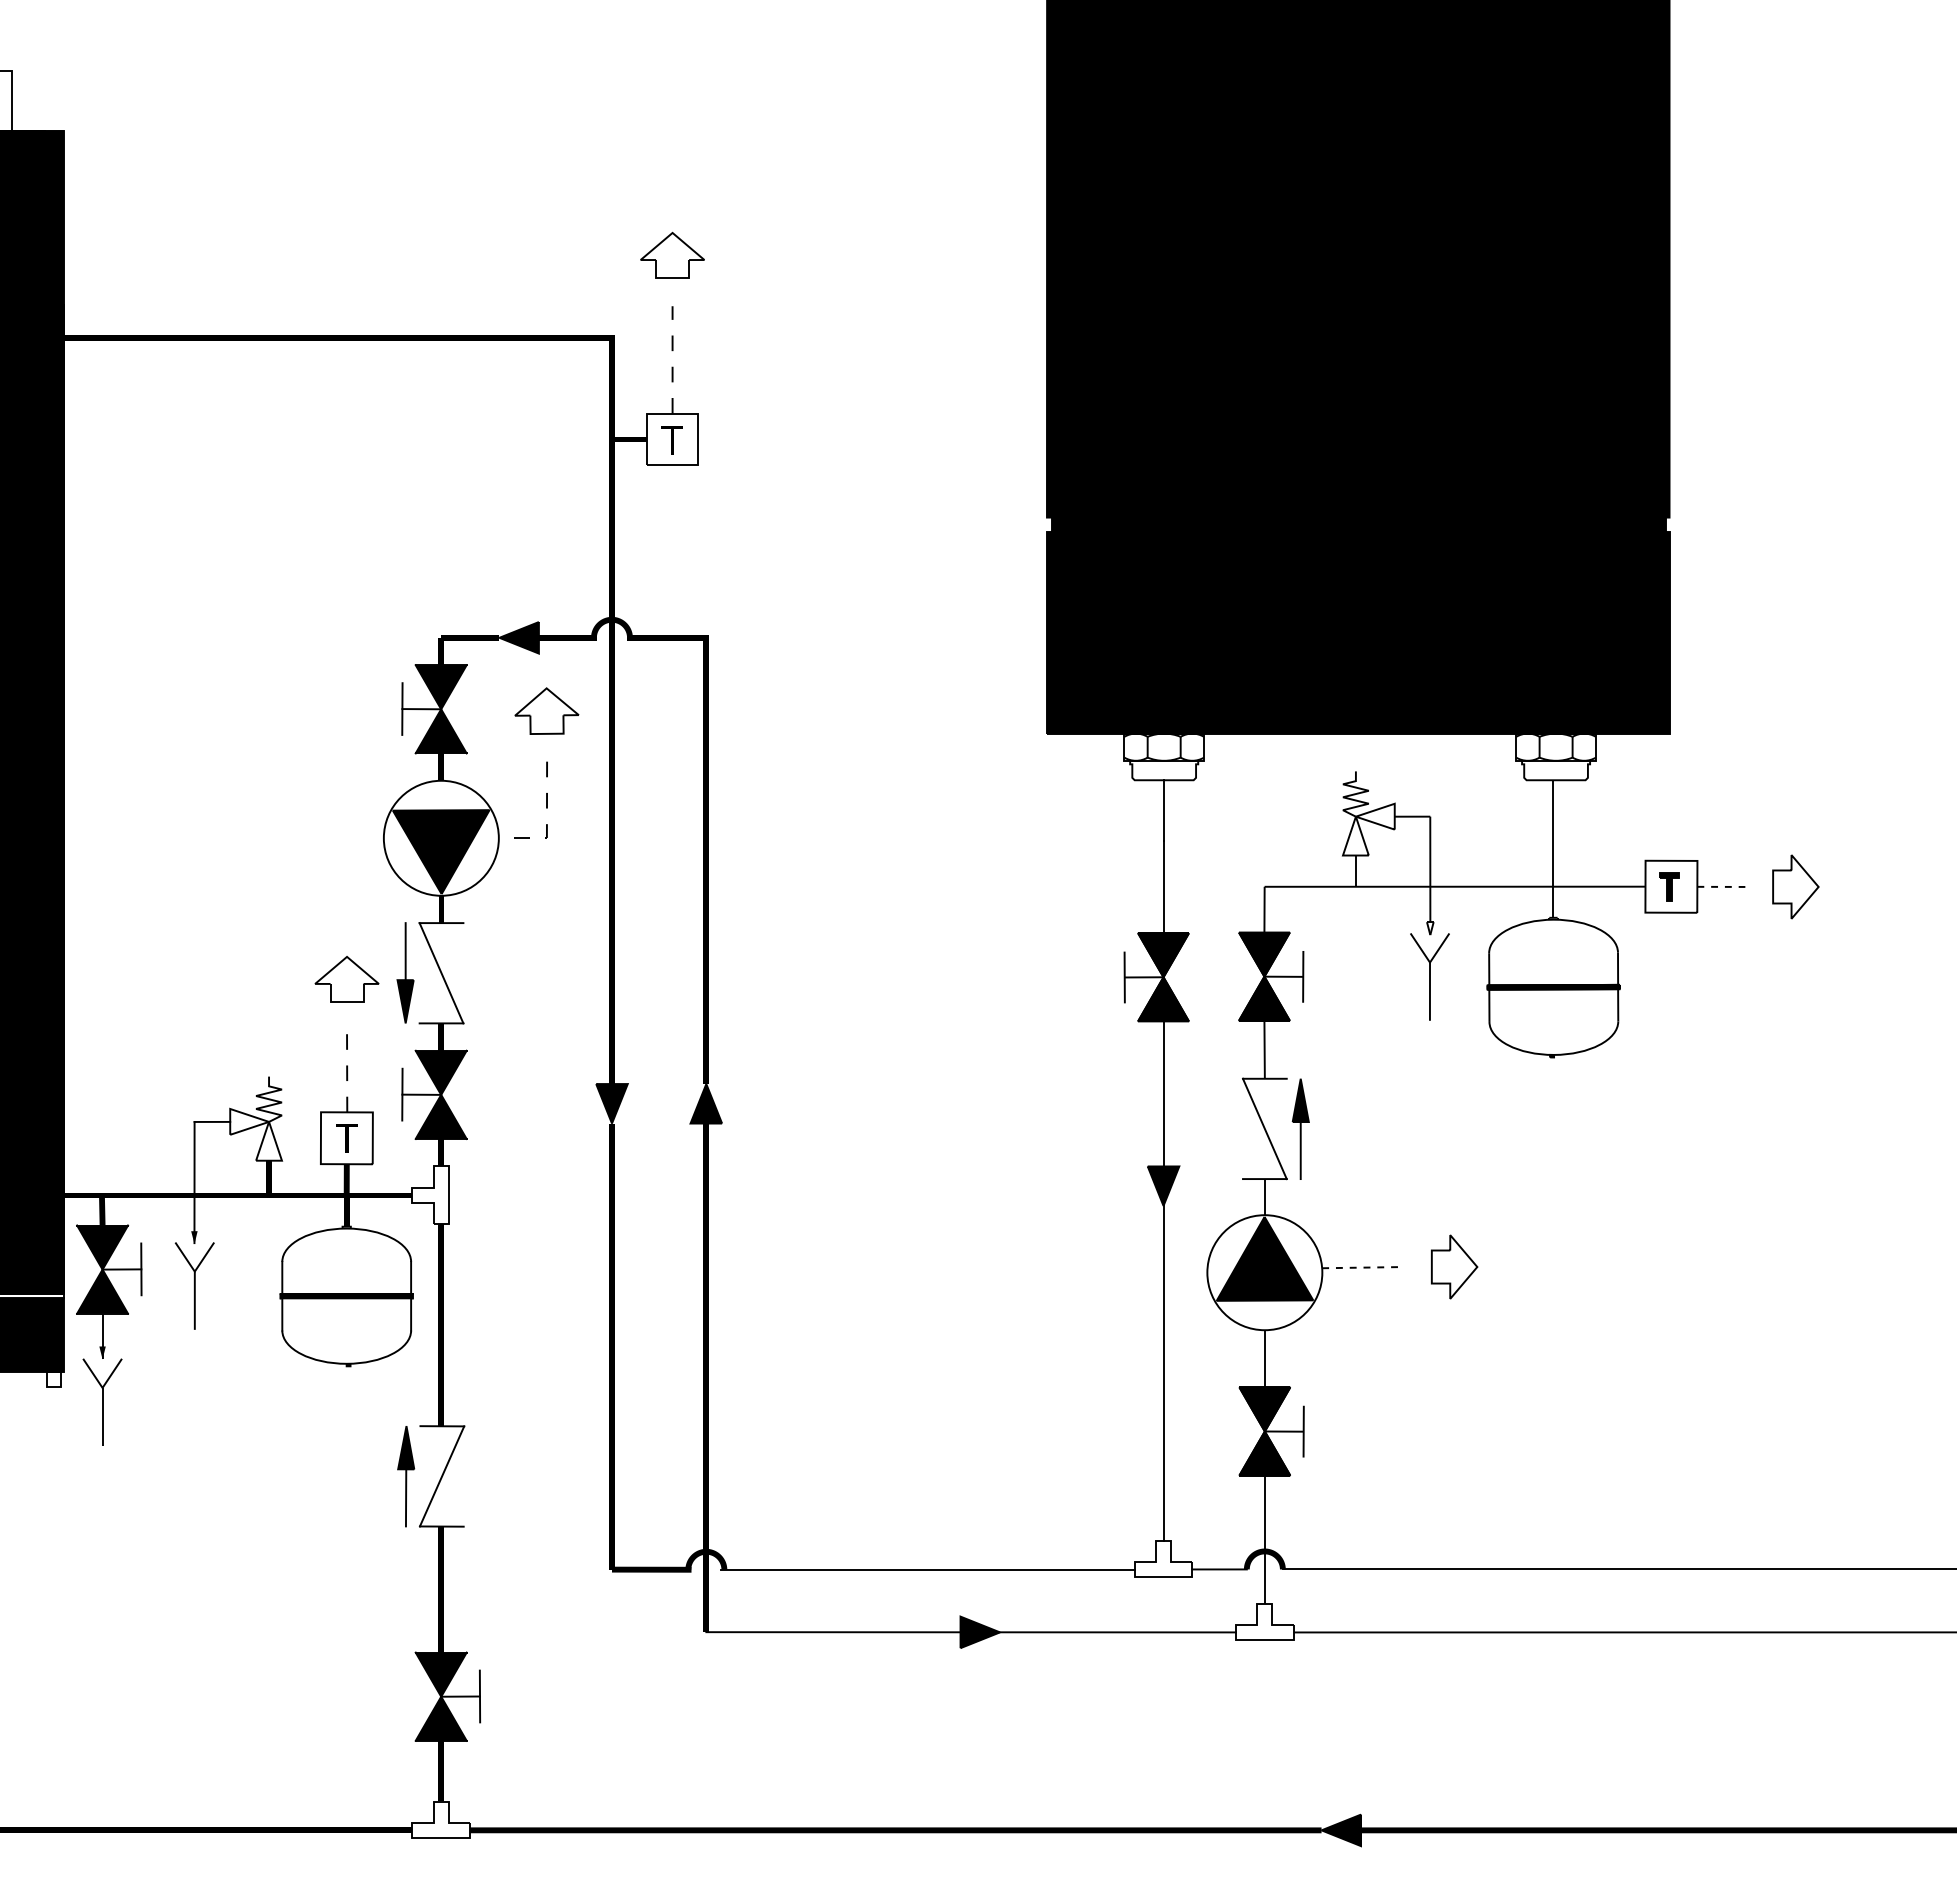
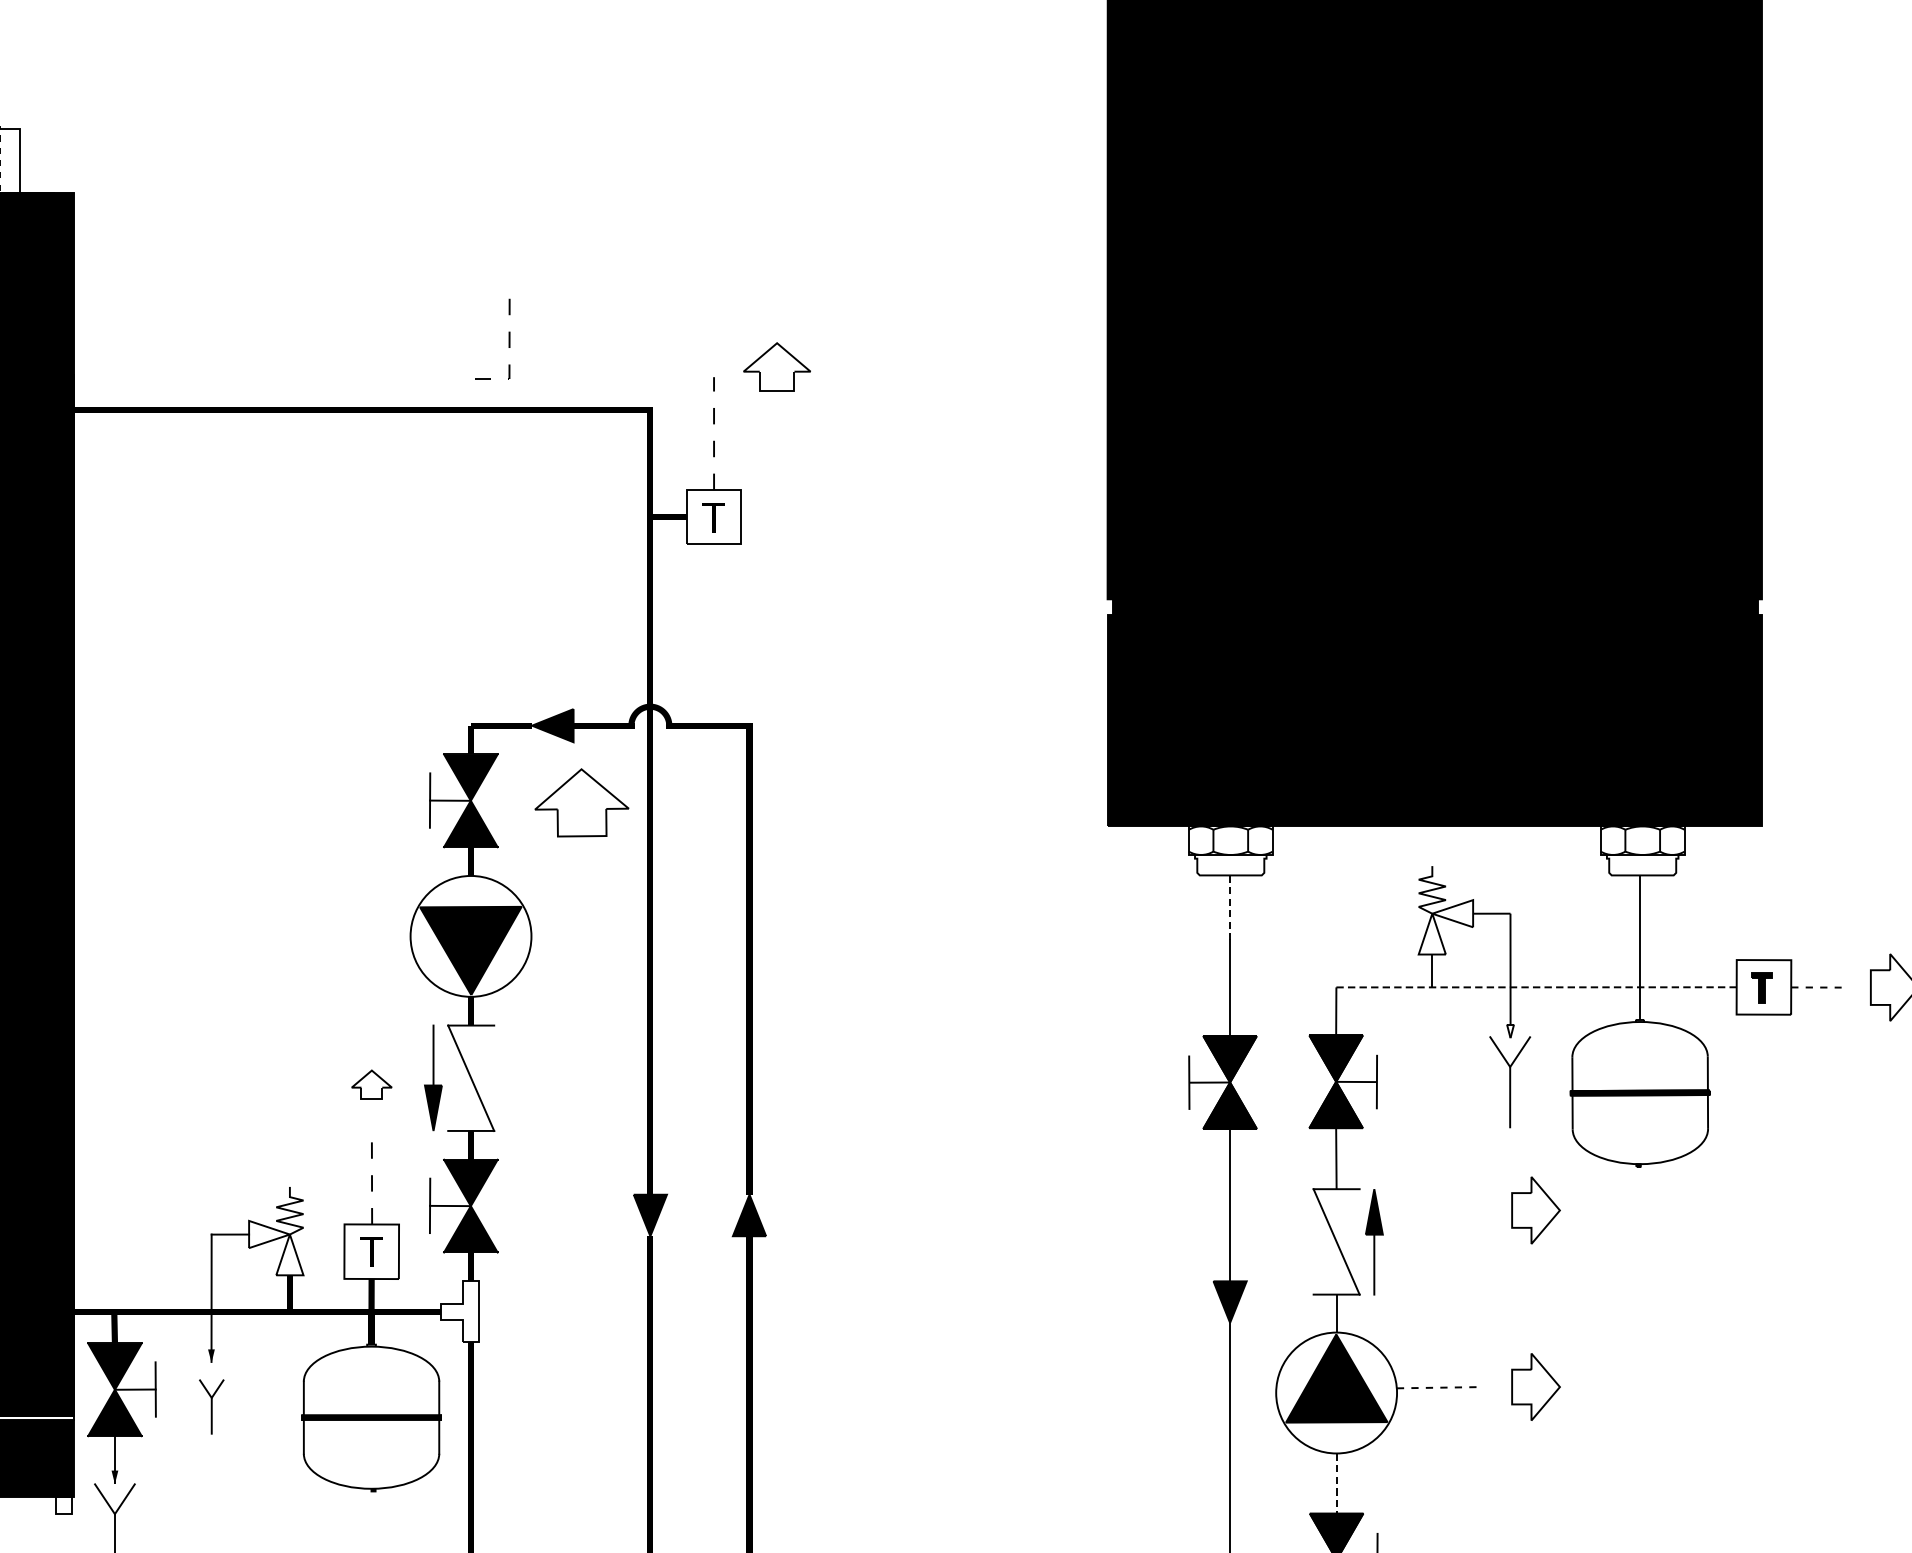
part: (672, 254) -> (777, 365), moved
part: (546, 710) -> (581, 802), size x1.4
line: (546, 799) -> (509, 338), moved
line: (1163, 810) -> (1230, 907), solid -> dashed
line: (1455, 886) -> (1536, 987), solid -> dashed
part: (346, 979) -> (371, 1084), size x0.6
part: (1454, 1098) -> (1535, 1209), added
part: (194, 1285) -> (211, 1406), size x0.6
line: (1264, 1358) -> (1336, 1483), solid -> dashed

